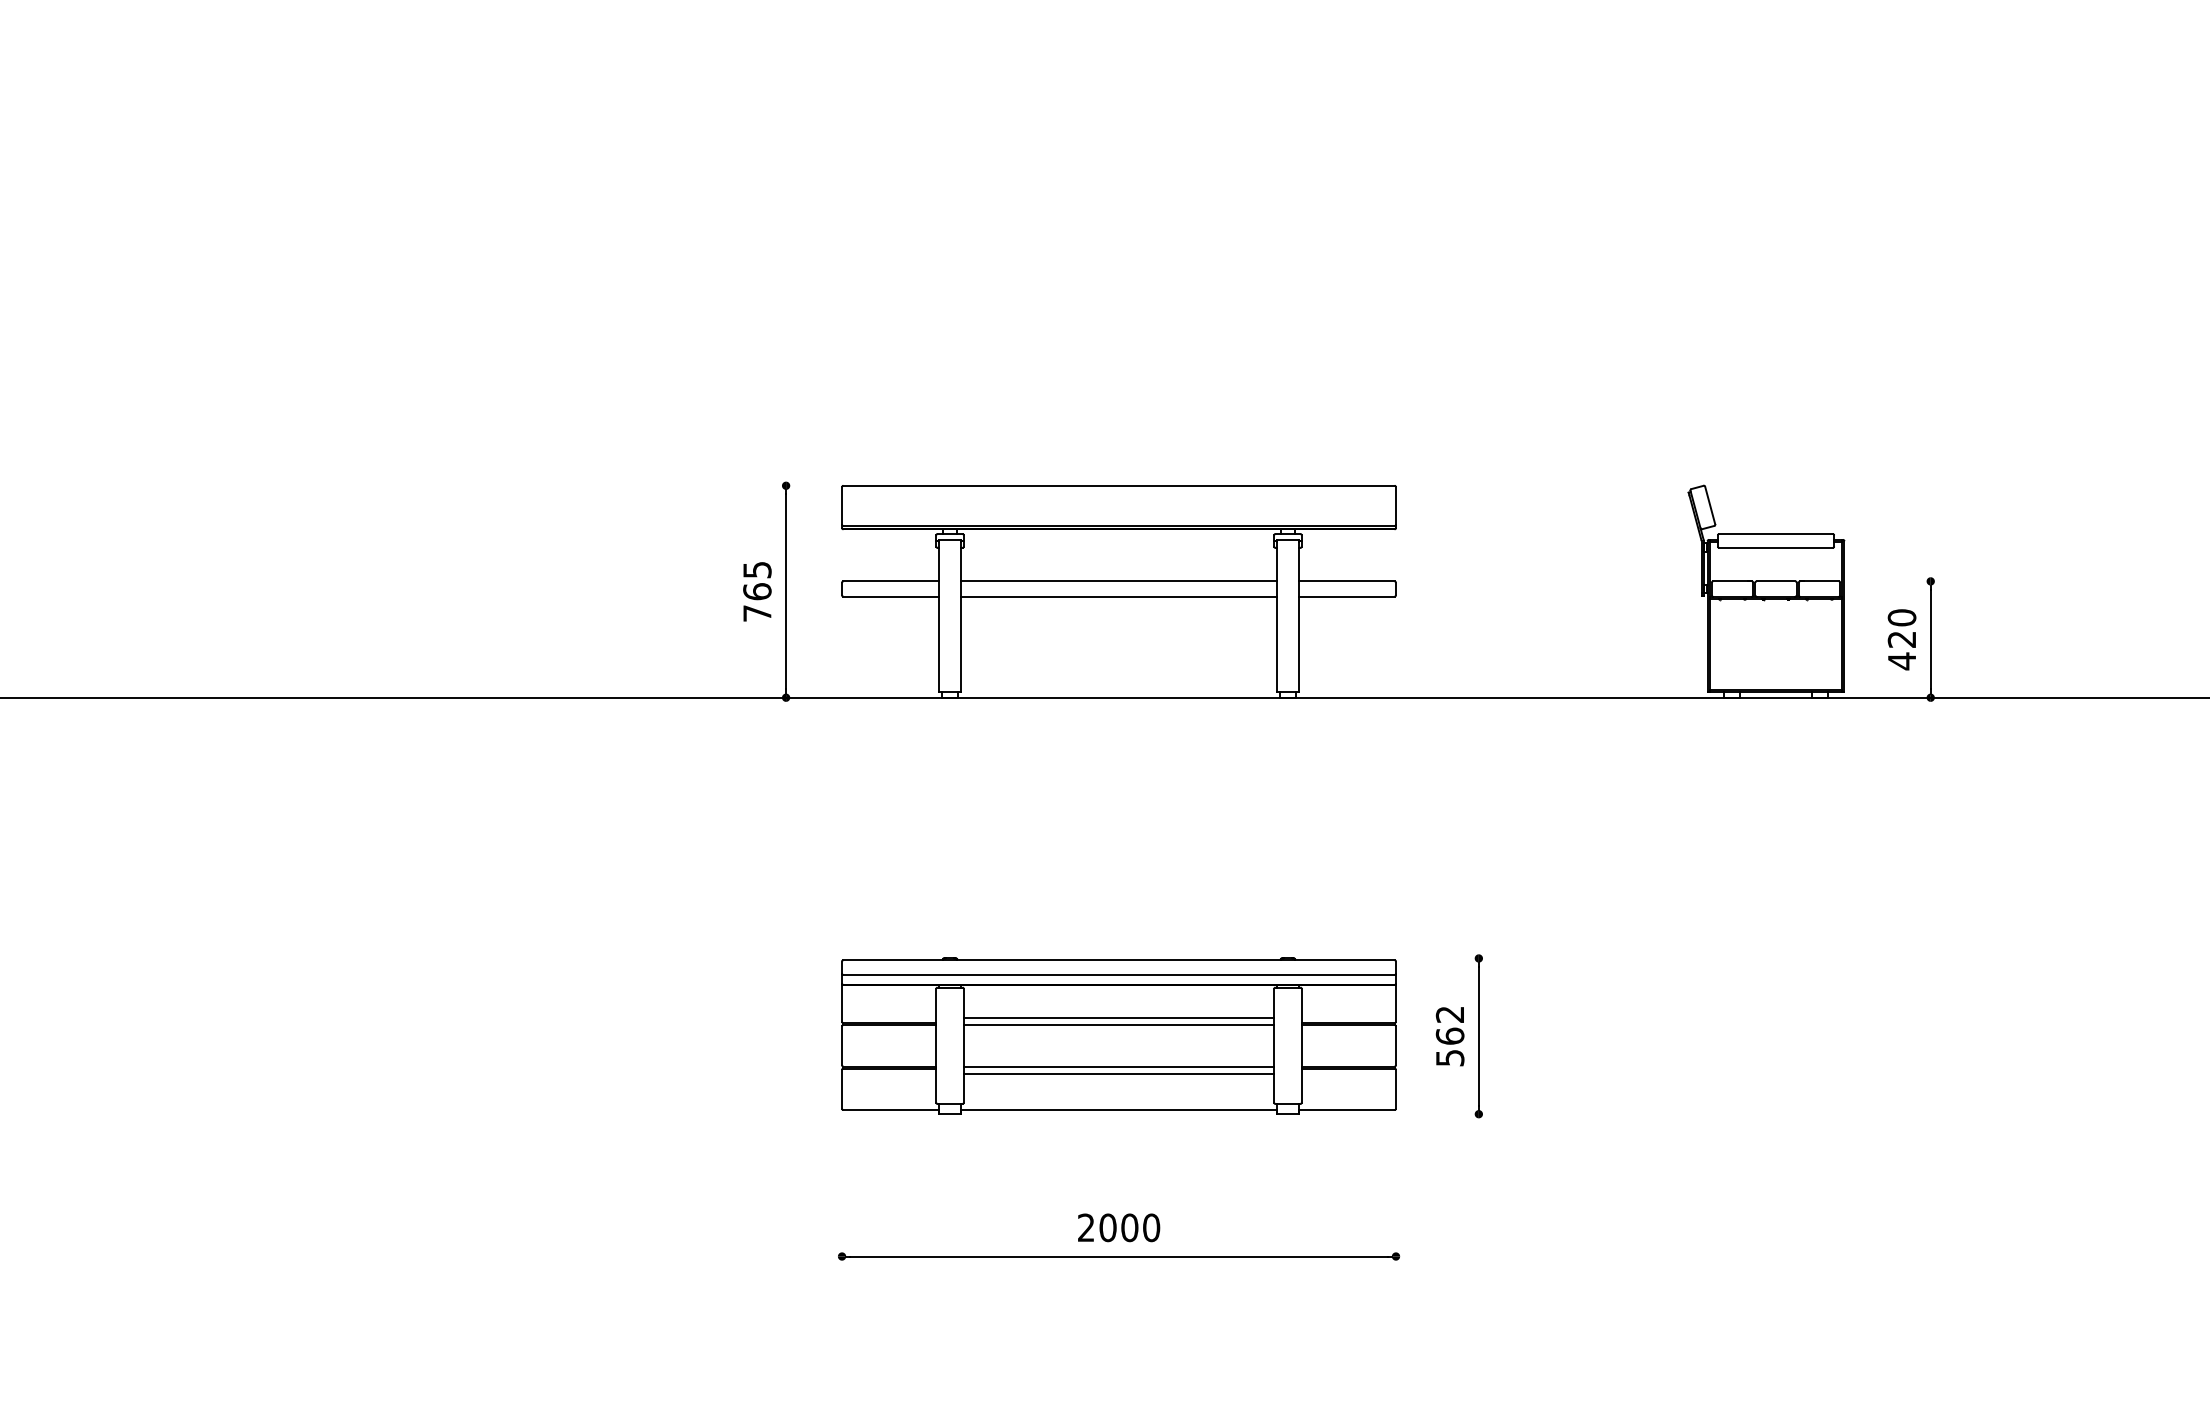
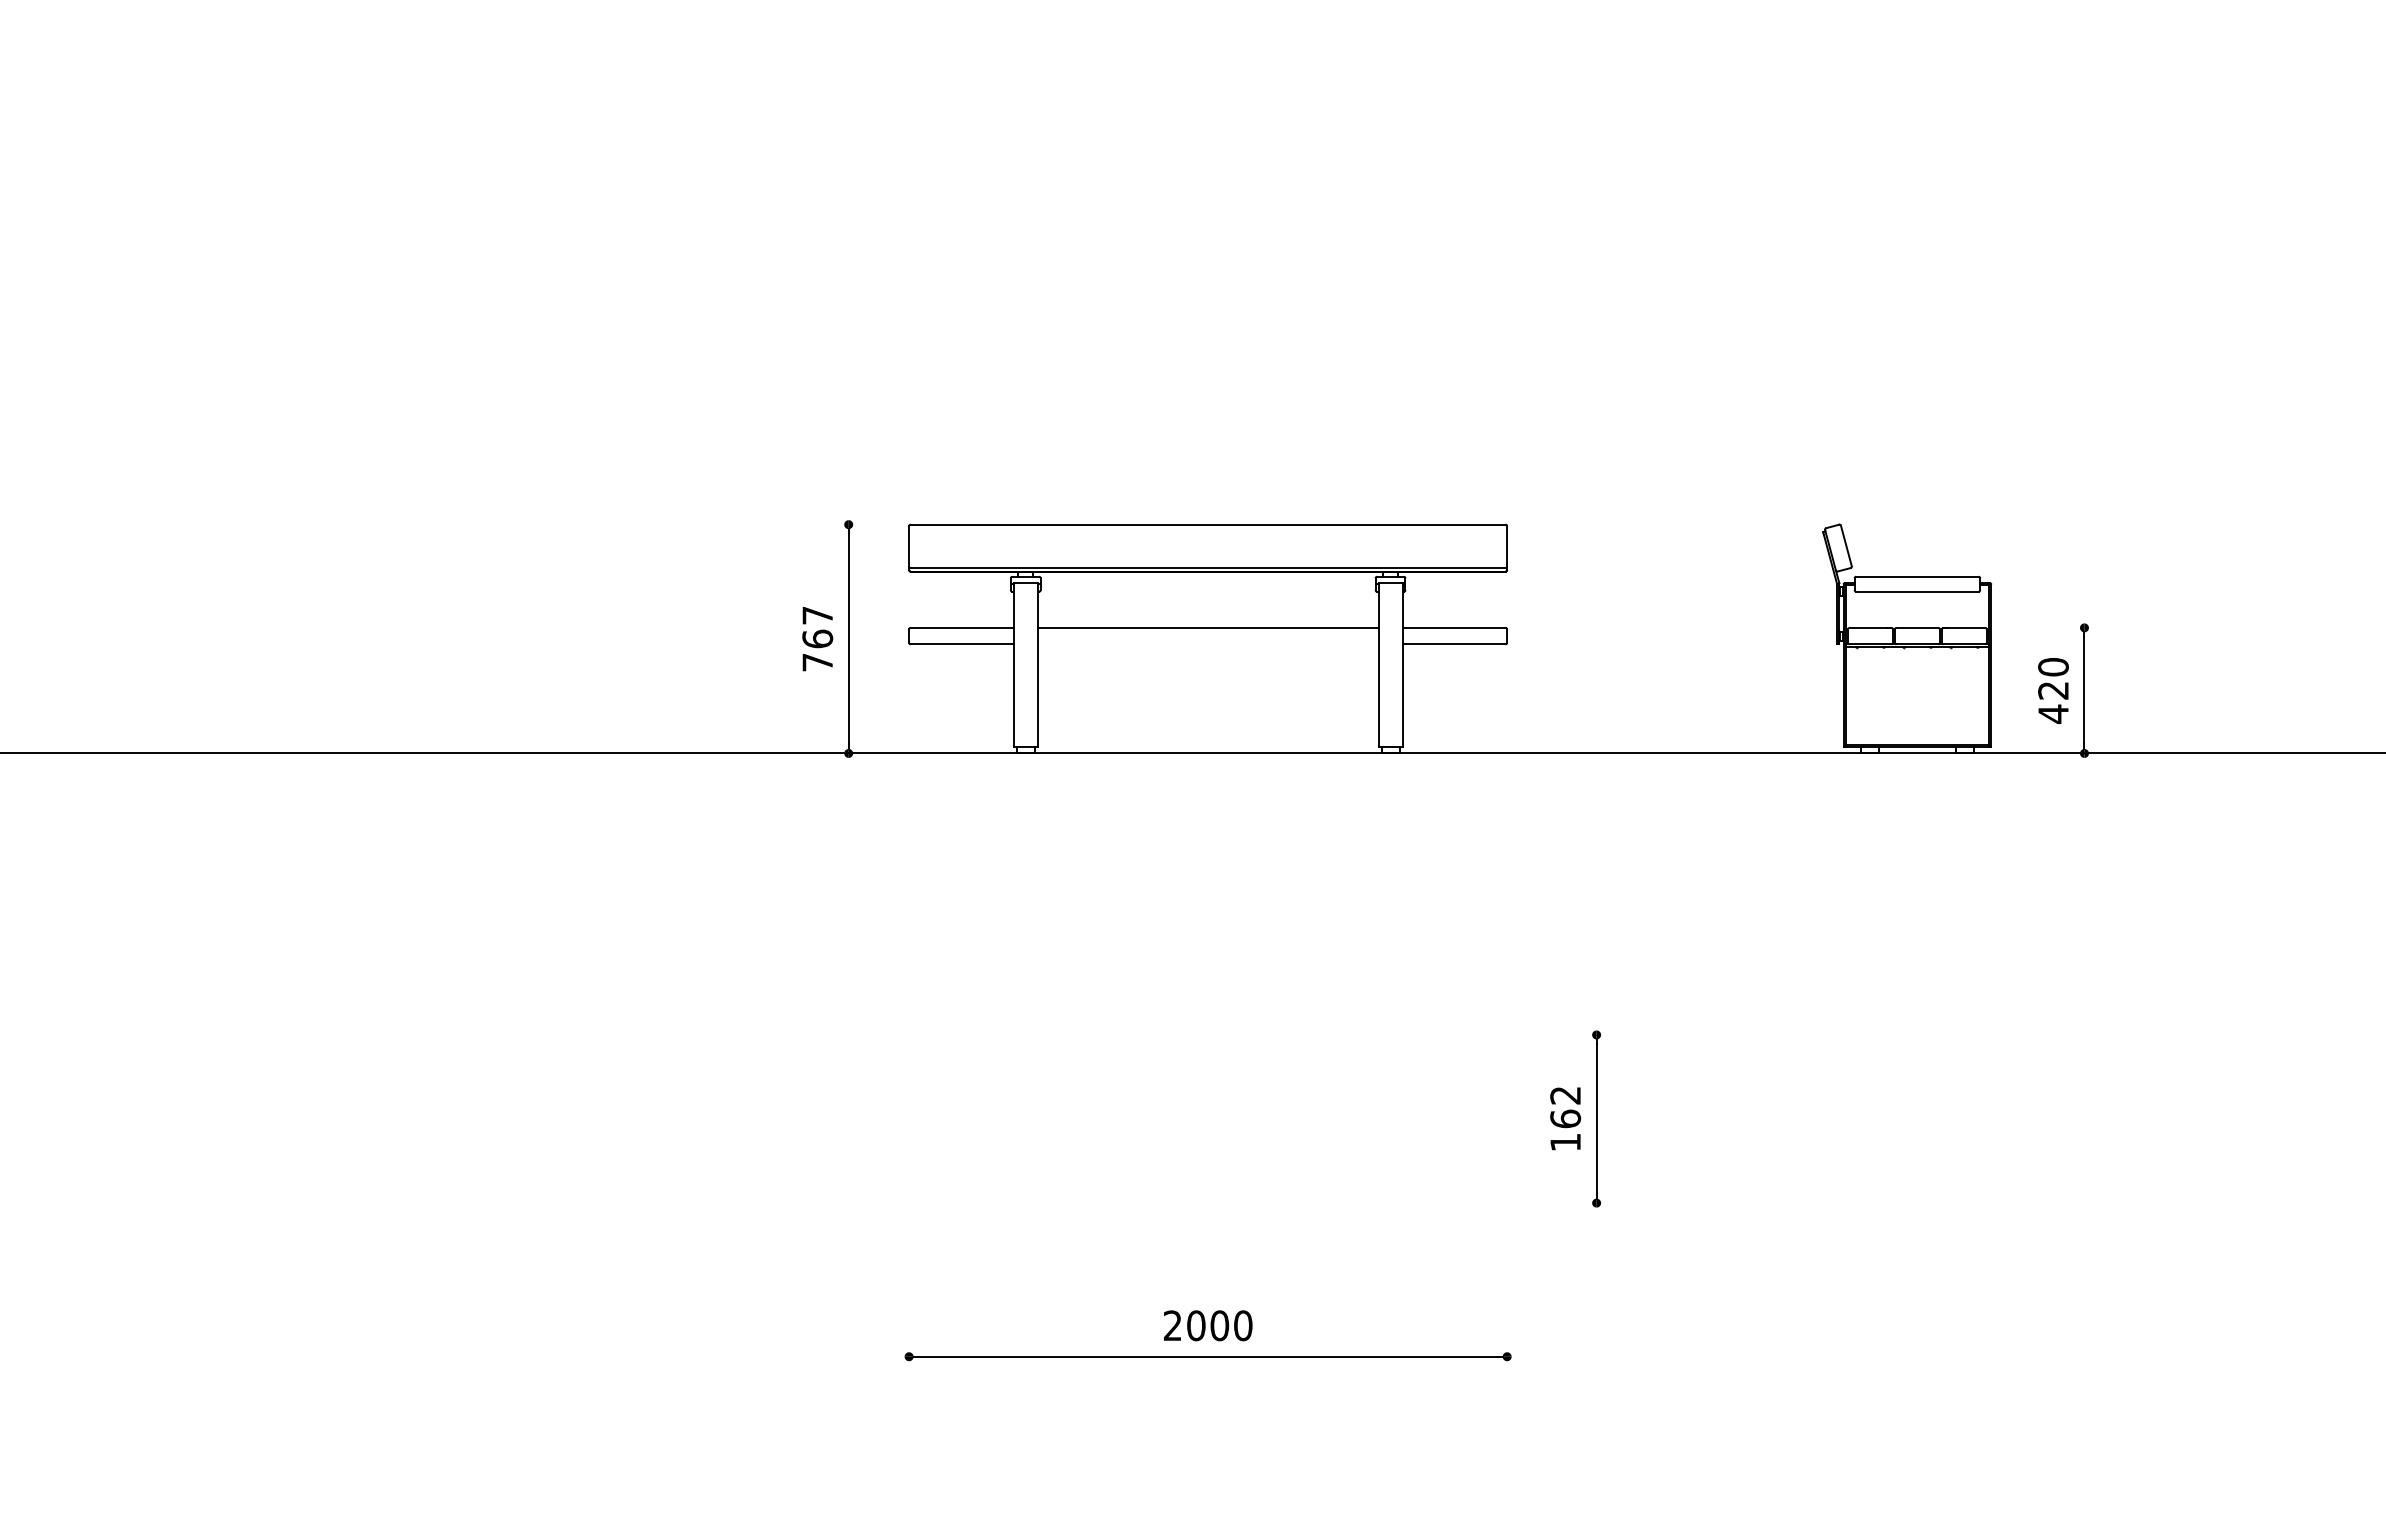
text: (757, 570) -> (817, 616), 765 -> 767
line: (1118, 596) -> (1207, 644), removed
part: (1118, 1035) -> (1207, 1118), removed
text: (1450, 1058) -> (1566, 1142), 562 -> 162

